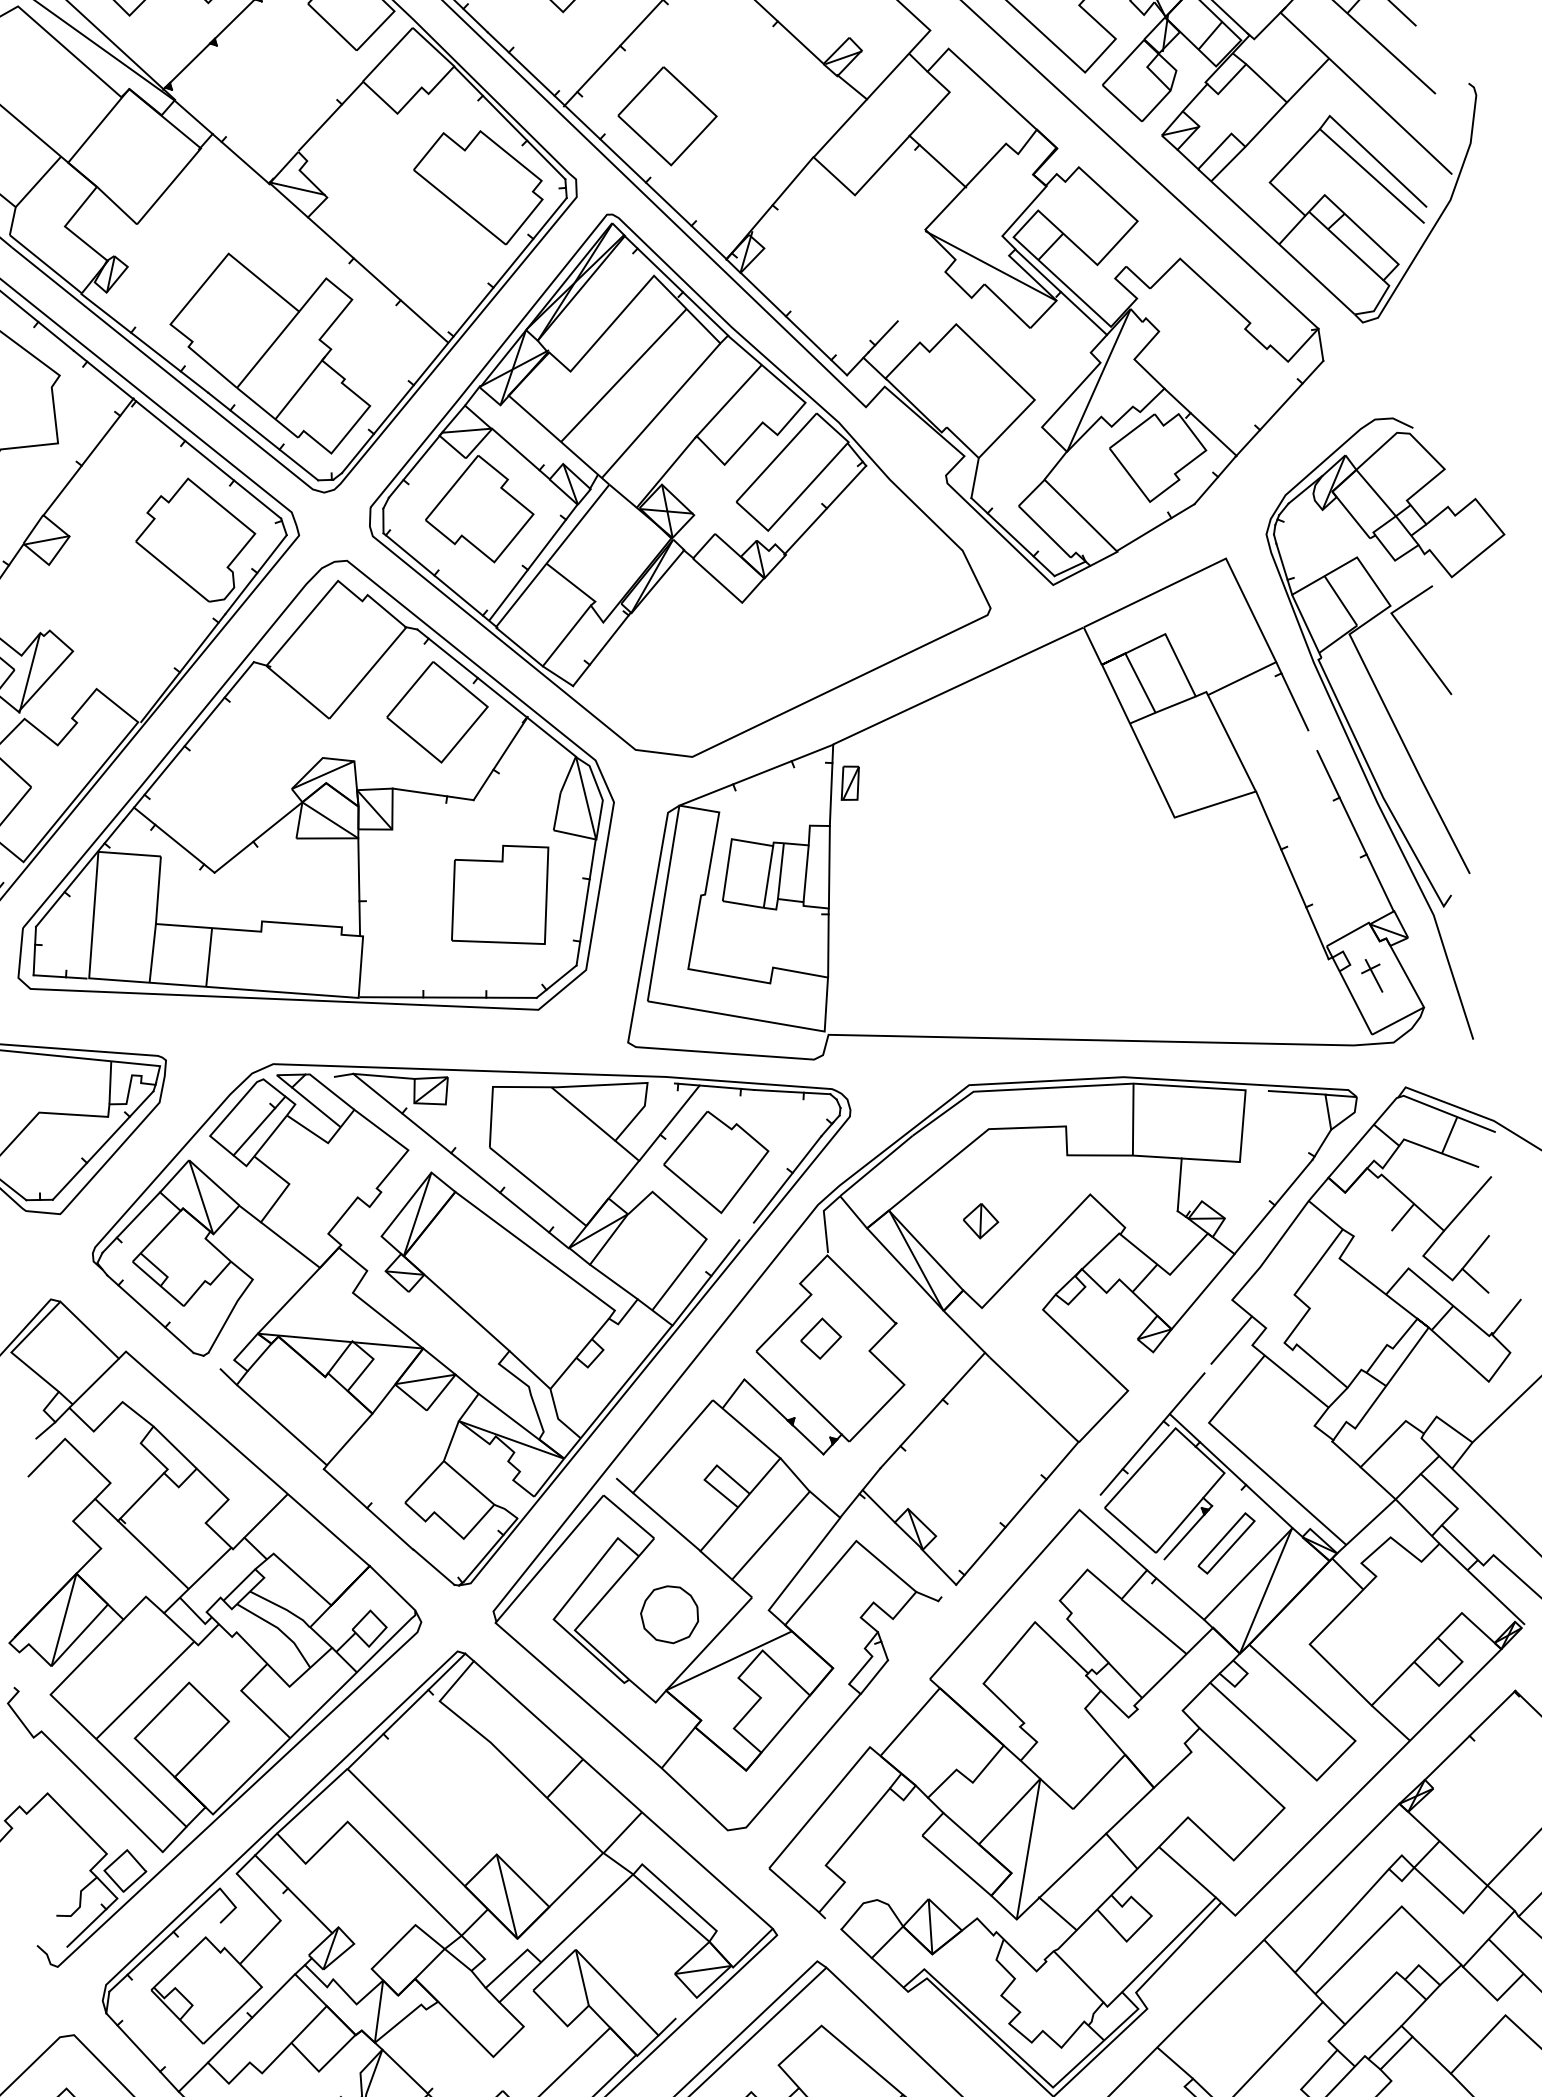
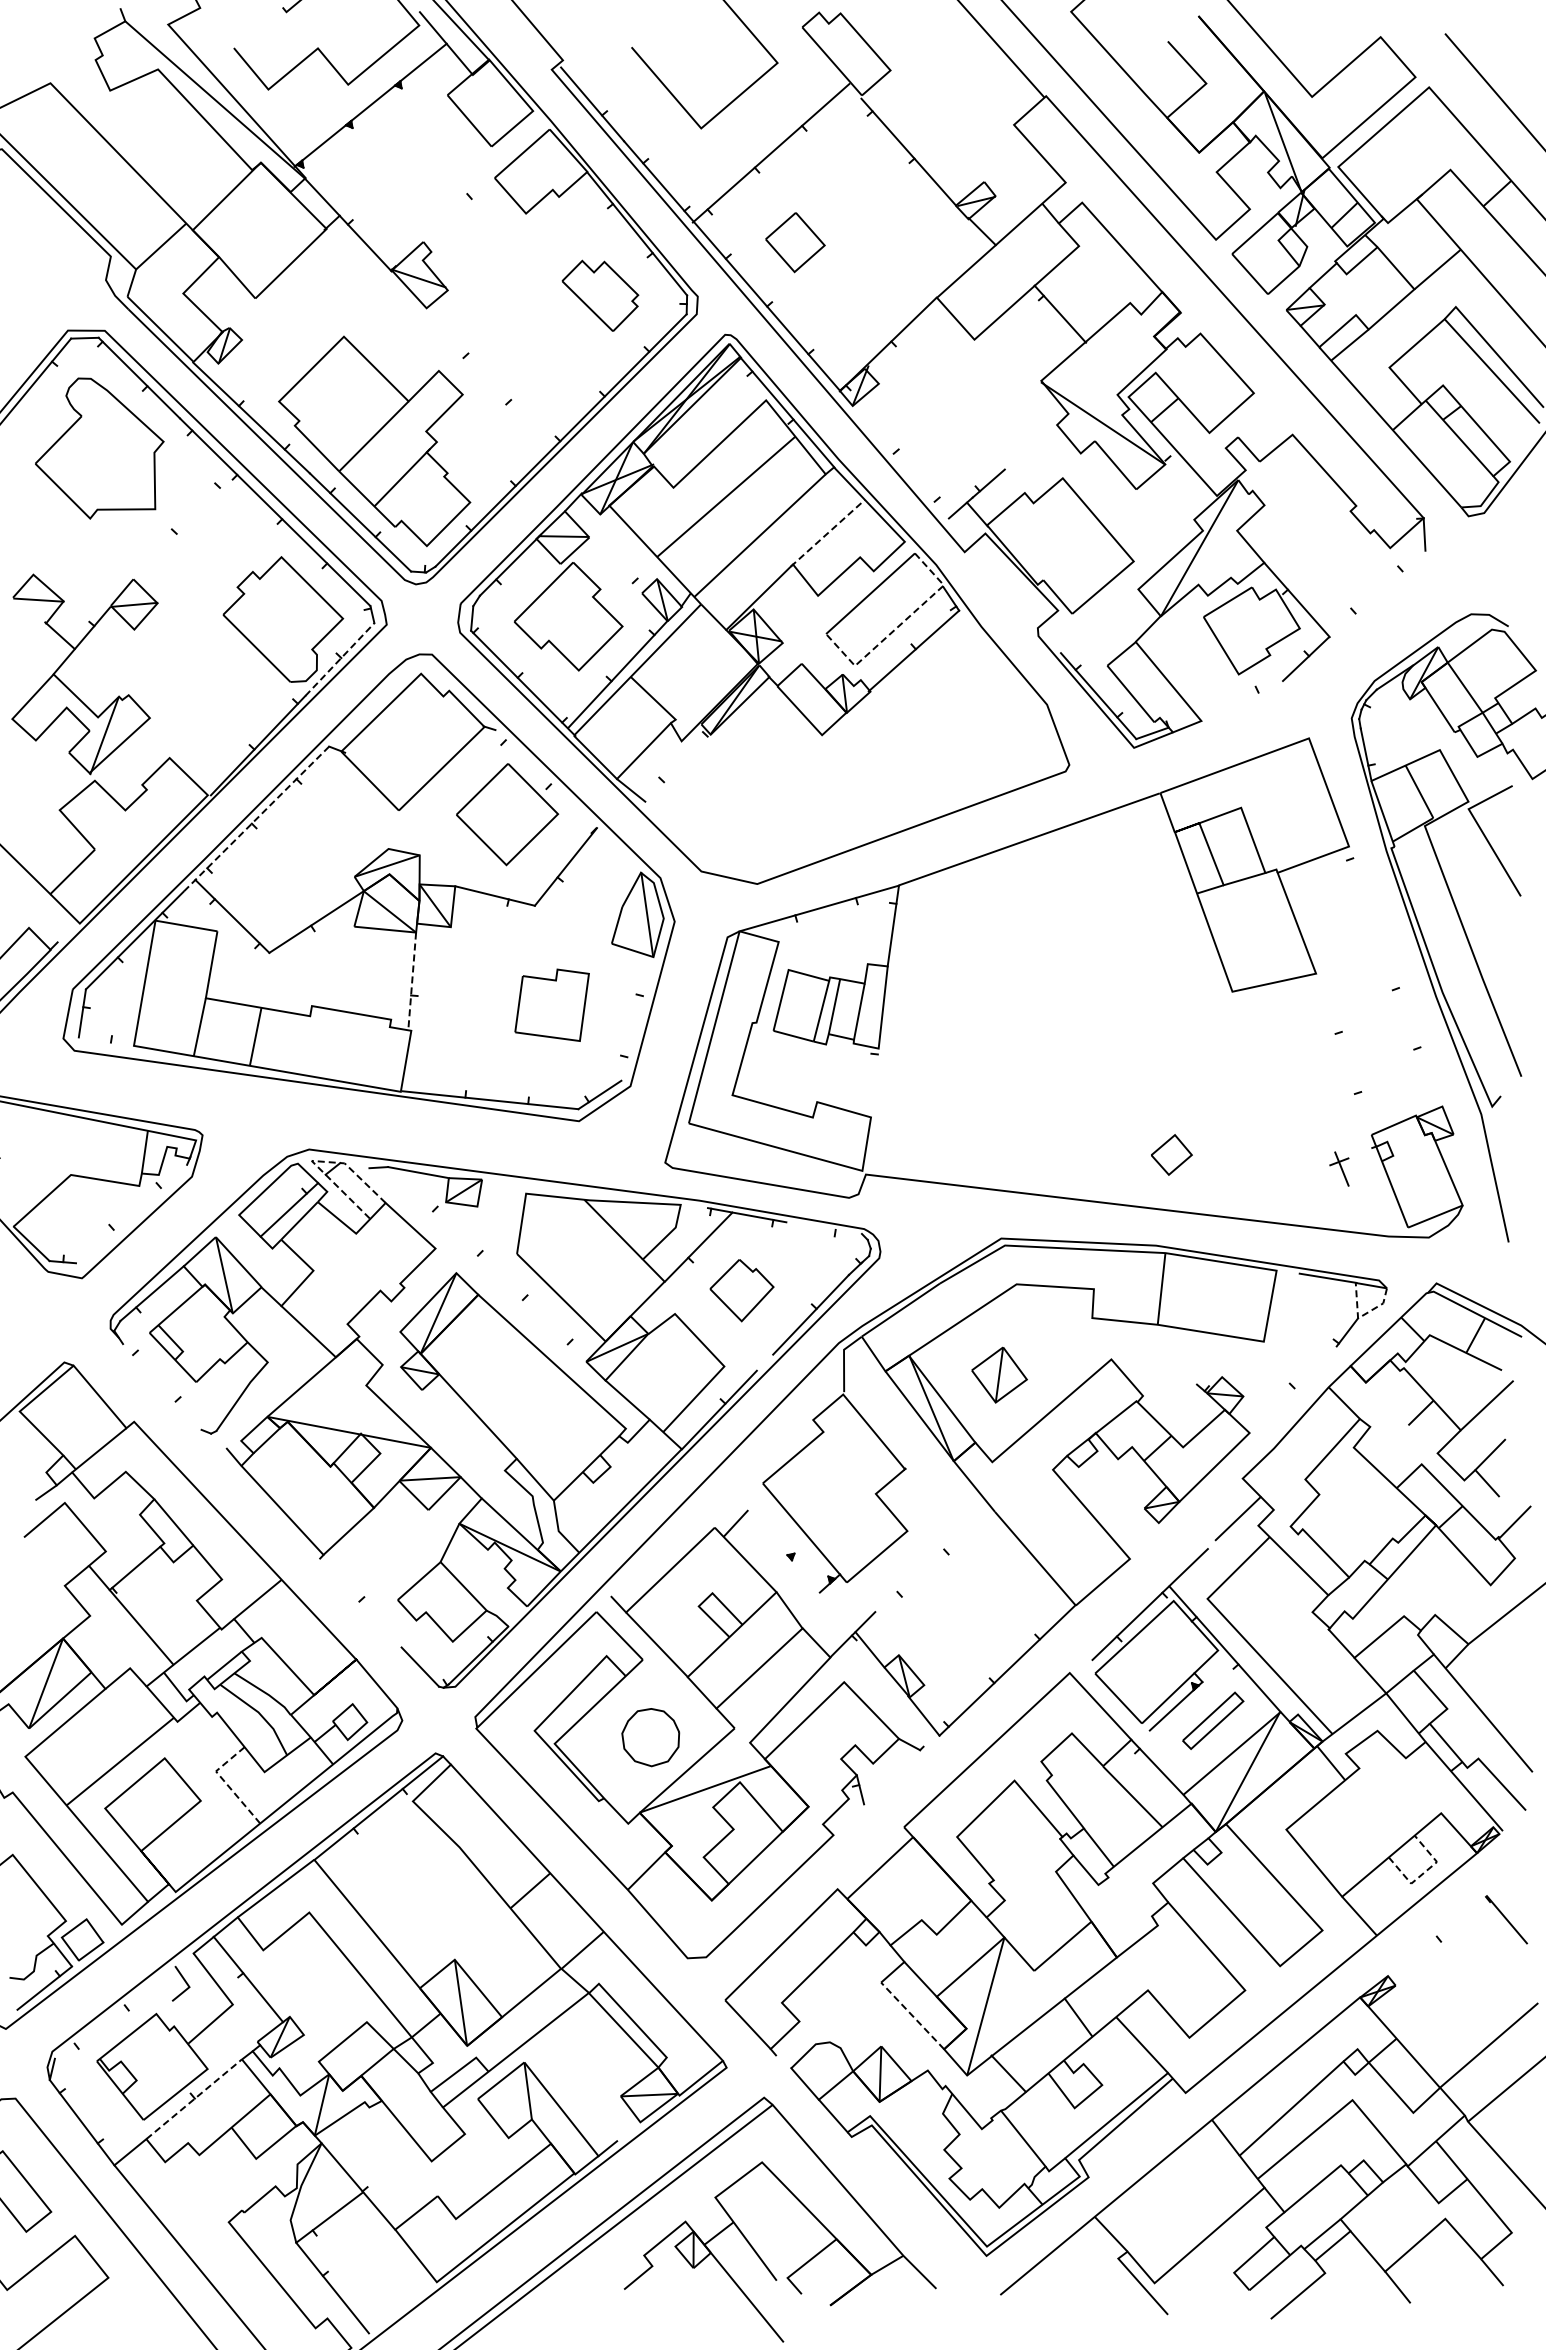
line: (330, 116) -> (459, 209), removed
part: (667, 116) -> (795, 242), size x0.6
part: (479, 187) -> (600, 295), size x0.6
line: (377, 280) -> (489, 377), removed
line: (1061, 292) -> (1170, 456), removed
line: (793, 323) -> (900, 461), removed
line: (727, 402) -> (827, 533), solid -> dashed
line: (1278, 408) -> (1376, 593), removed
line: (520, 454) -> (615, 565), removed
line: (88, 456) -> (184, 525), removed
line: (974, 478) -> (1066, 633), removed
line: (808, 486) -> (899, 625), solid -> dashed
line: (1156, 527) -> (1242, 700), removed
line: (256, 574) -> (340, 659), solid -> dashed
line: (601, 648) -> (677, 767), removed
line: (496, 693) -> (568, 801), removed
line: (1292, 695) -> (1361, 881), removed
line: (188, 741) -> (256, 819), solid -> dashed
part: (850, 782) -> (912, 925), removed
line: (1355, 830) -> (1411, 1022), removed
line: (1292, 874) -> (1344, 1060), removed
line: (359, 887) -> (412, 981), solid -> dashed
part: (499, 897) -> (551, 1005), size x0.7
line: (585, 902) -> (636, 1018), removed
line: (828, 942) -> (874, 1082), removed
part: (1371, 975) -> (1339, 1168), moved
line: (59, 976) -> (104, 1041), removed
line: (280, 1075) -> (315, 1161), solid -> dashed
line: (791, 1091) -> (823, 1227), removed
line: (1335, 1126) -> (1362, 1315), solid -> dashed
line: (103, 1144) -> (131, 1213), removed
line: (460, 1161) -> (486, 1264), removed
part: (716, 1162) -> (741, 1290), size x0.6
line: (1179, 1184) -> (1201, 1358), removed
line: (1272, 1206) -> (1292, 1389), removed
part: (980, 1221) -> (999, 1375), size x1.6
line: (150, 1313) -> (162, 1386), removed
line: (812, 1331) -> (1163, 1146), moved
line: (932, 1410) -> (932, 1559), removed
line: (783, 1417) -> (783, 1551), removed
line: (368, 1508) -> (360, 1602), removed
line: (1451, 1673) -> (1424, 1872), solid -> dashed
line: (873, 1676) -> (848, 1819), removed
line: (251, 1700) -> (225, 1782), solid -> dashed
line: (1469, 1735) -> (1436, 1936), removed
line: (956, 1865) -> (912, 2015), solid -> dashed
line: (163, 1940) -> (114, 2012), removed
line: (251, 2018) -> (194, 2099), solid -> dashed

